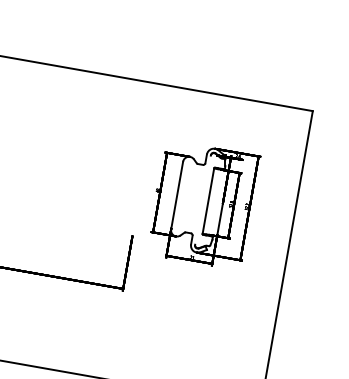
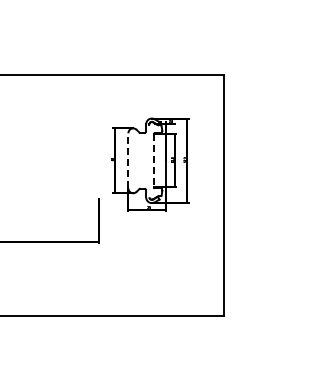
line: (177, 195) -> (128, 160), solid -> dashed
line: (208, 200) -> (153, 160), solid -> dashed

